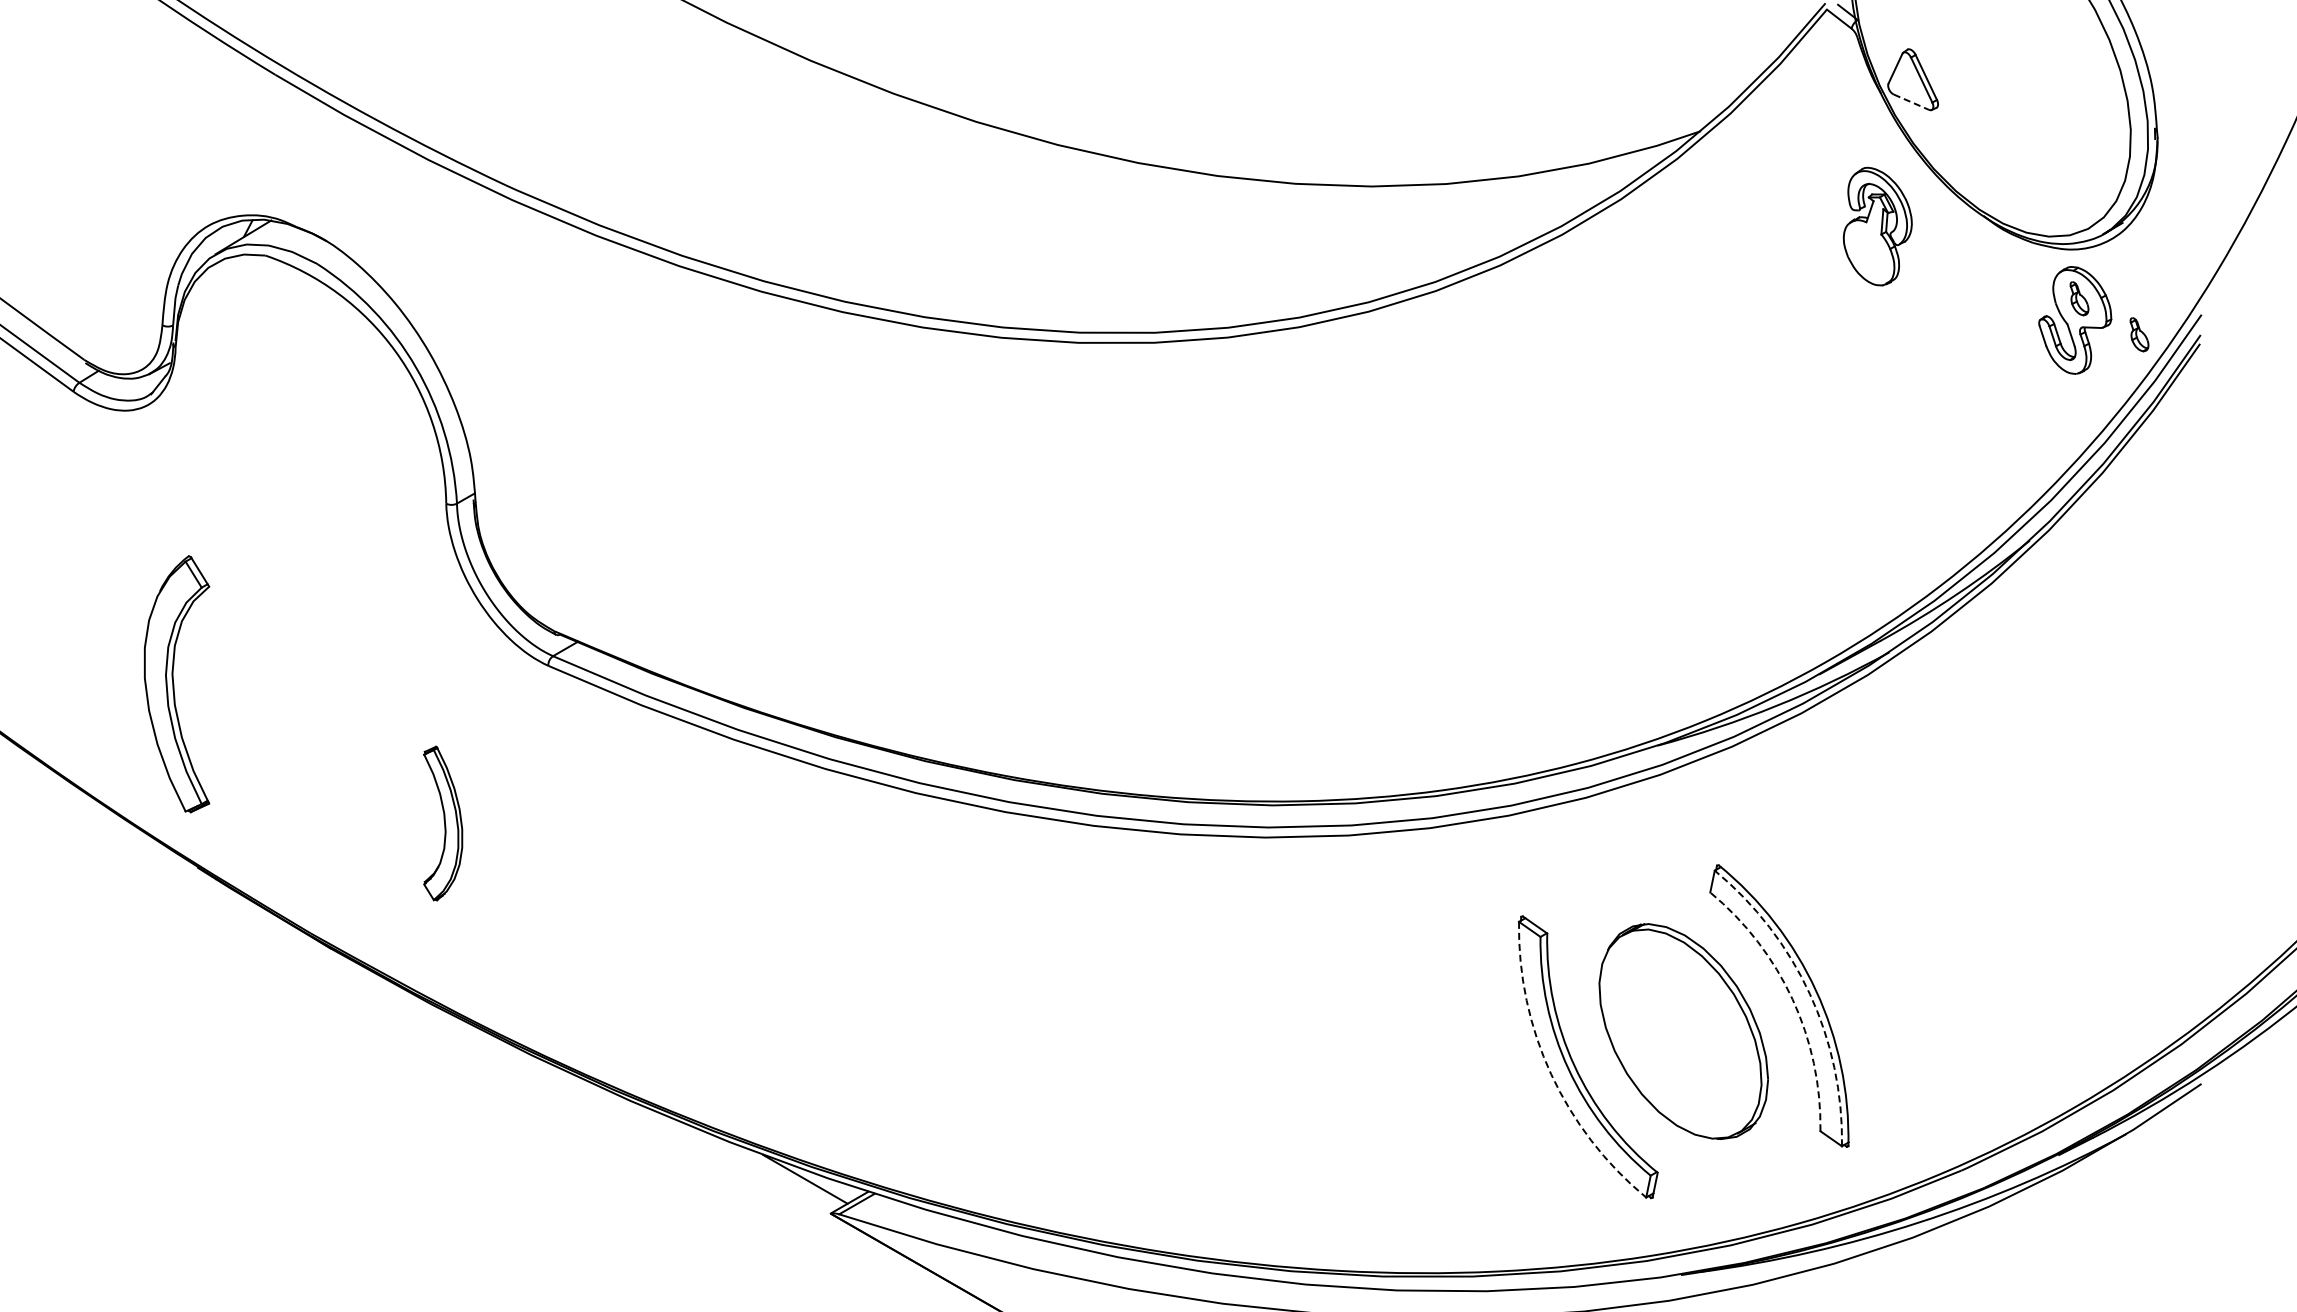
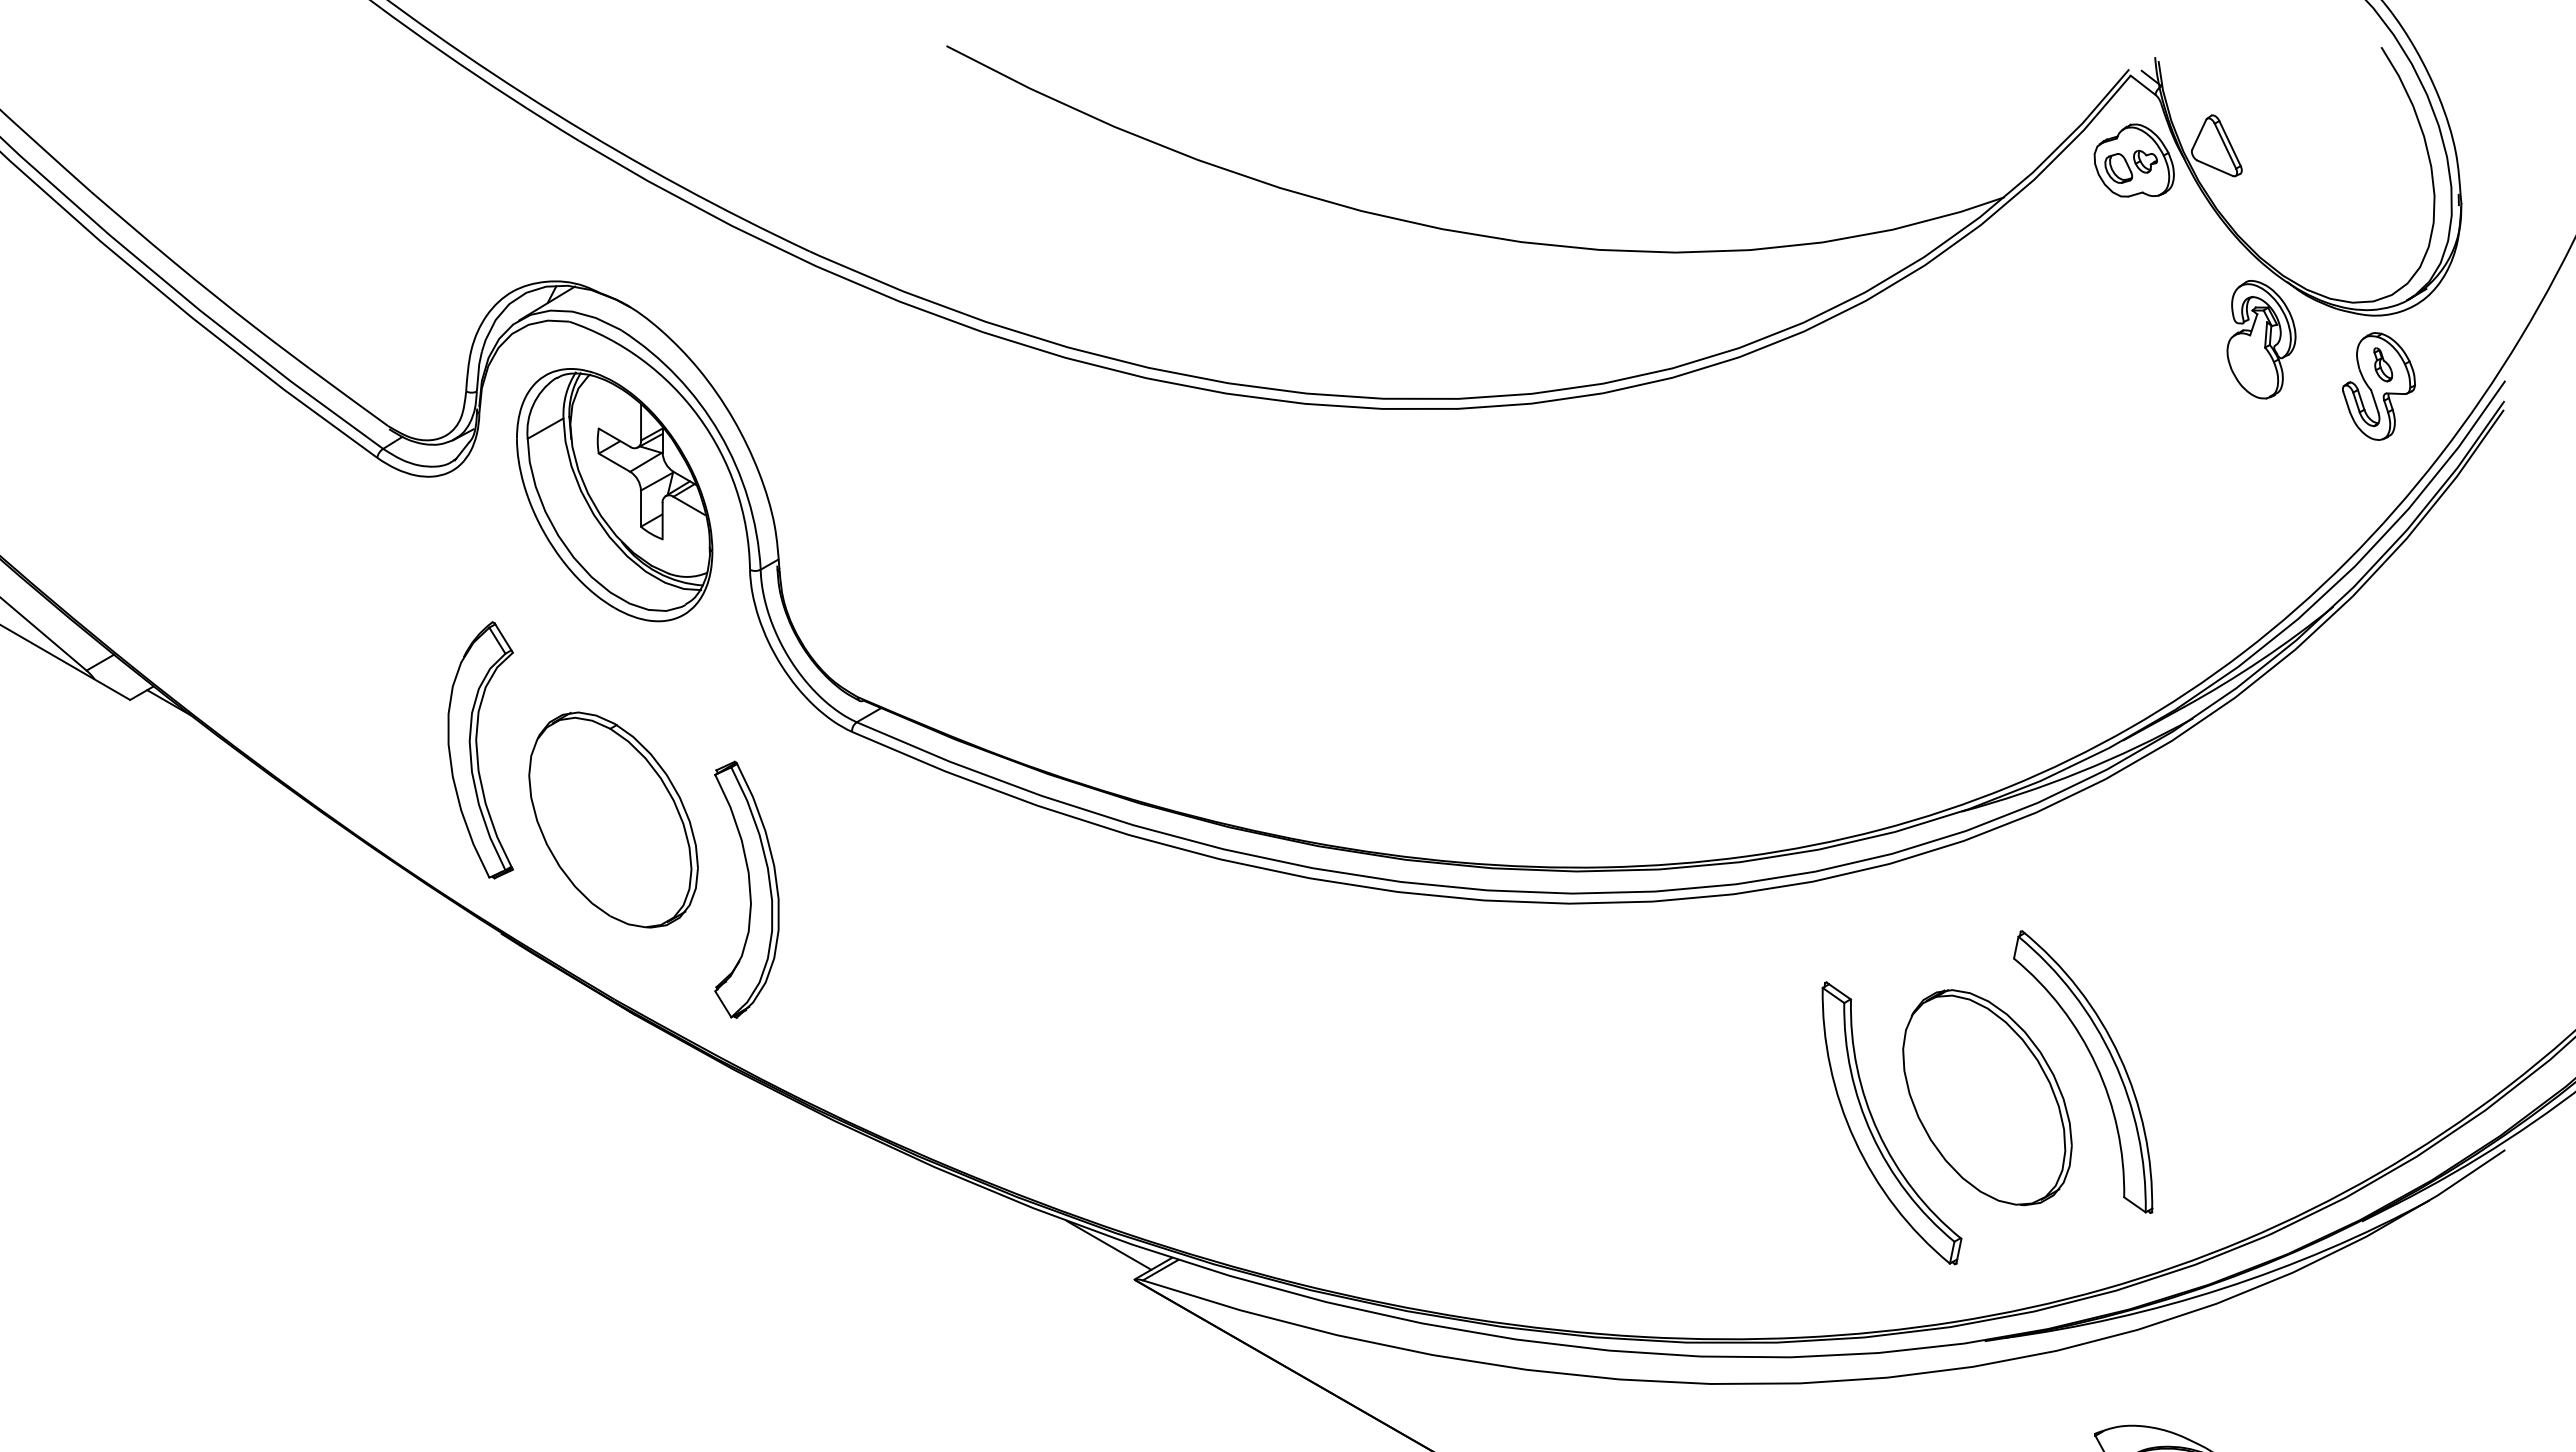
part: (1829, 94) -> (2133, 160), added
line: (1911, 102) -> (2215, 168), dashed -> solid
part: (1877, 226) -> (2261, 339), moved
part: (2139, 334) -> (2443, 400), removed
part: (310, 429) -> (614, 495), added
part: (309, 753) -> (613, 819), added
part: (442, 823) -> (746, 889), size x1.67
arc: (1809, 994) -> (2113, 1060), dashed -> solid
arc: (1792, 999) -> (2096, 1065), dashed -> solid
arc: (1550, 1074) -> (1854, 1140), dashed -> solid

